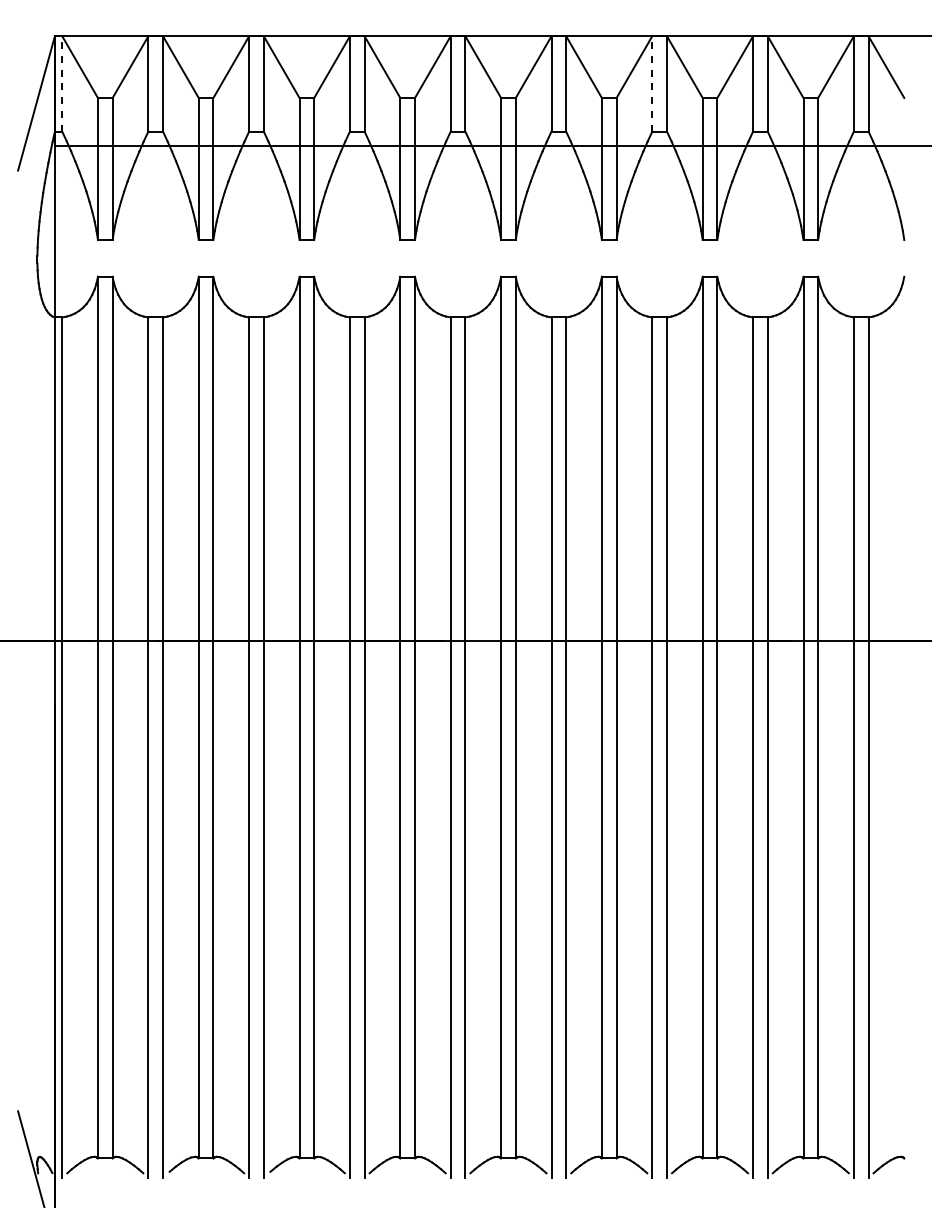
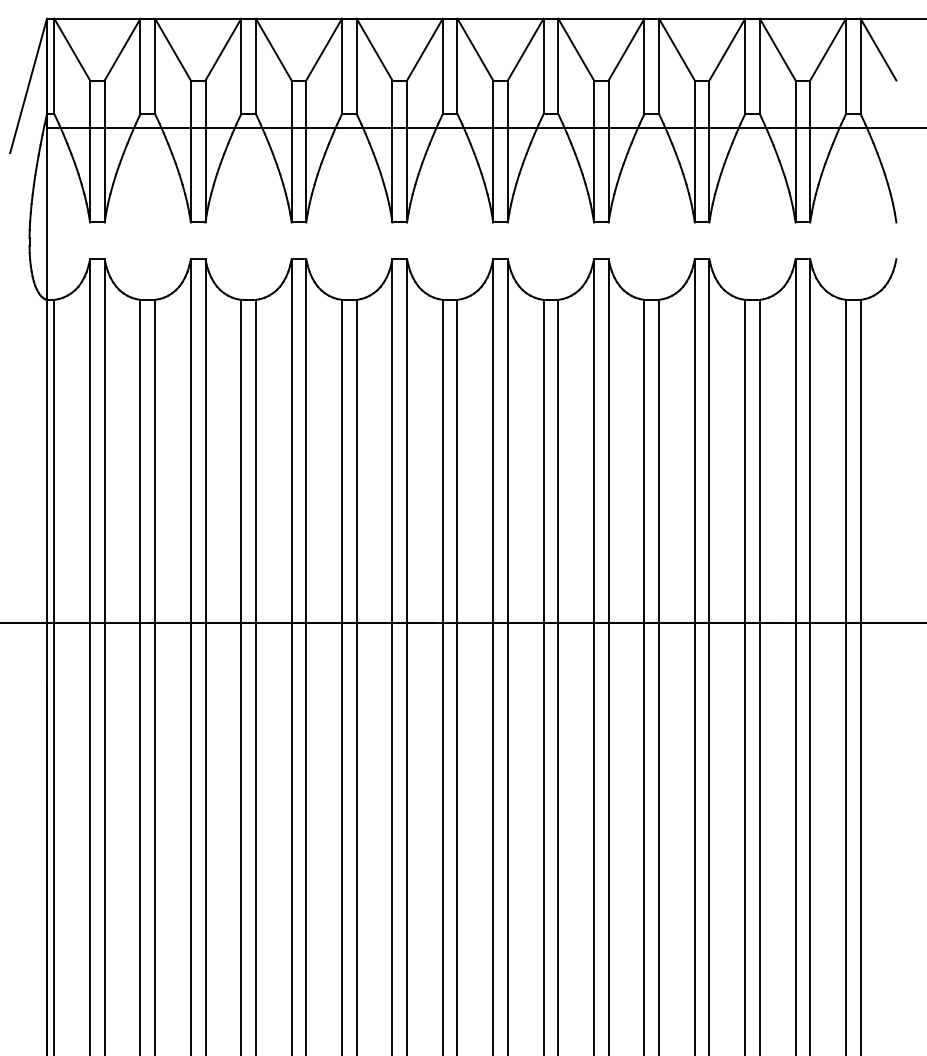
line: (62, 83) -> (54, 65), dashed -> solid
line: (652, 83) -> (644, 65), dashed -> solid

